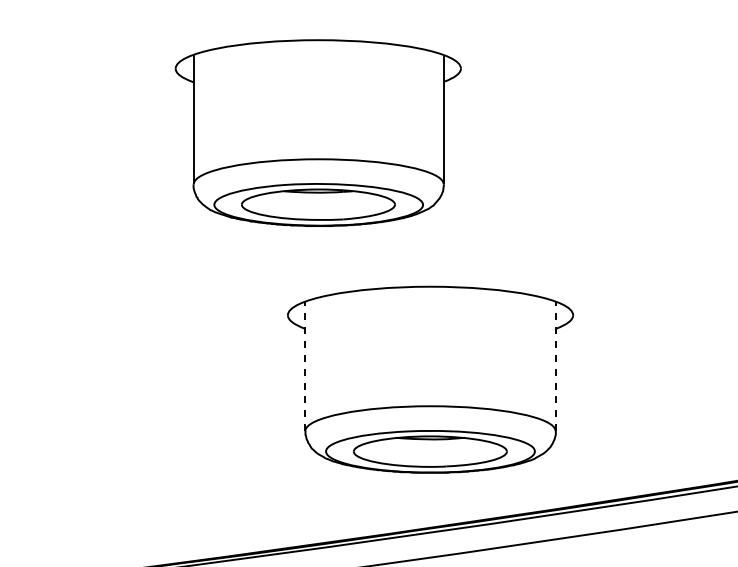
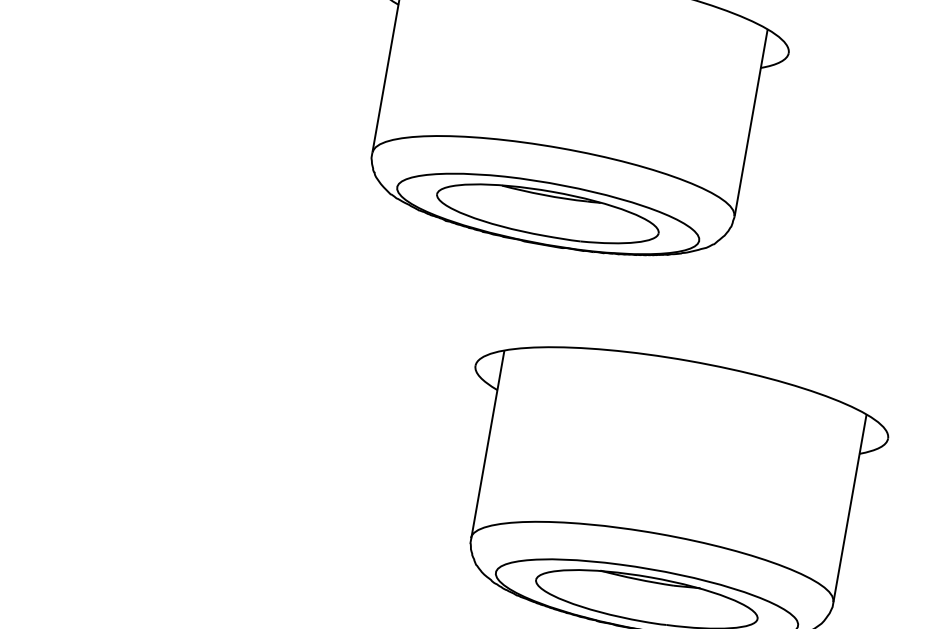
line: (305, 366) -> (487, 444), dashed -> solid
line: (555, 366) -> (849, 508), dashed -> solid

